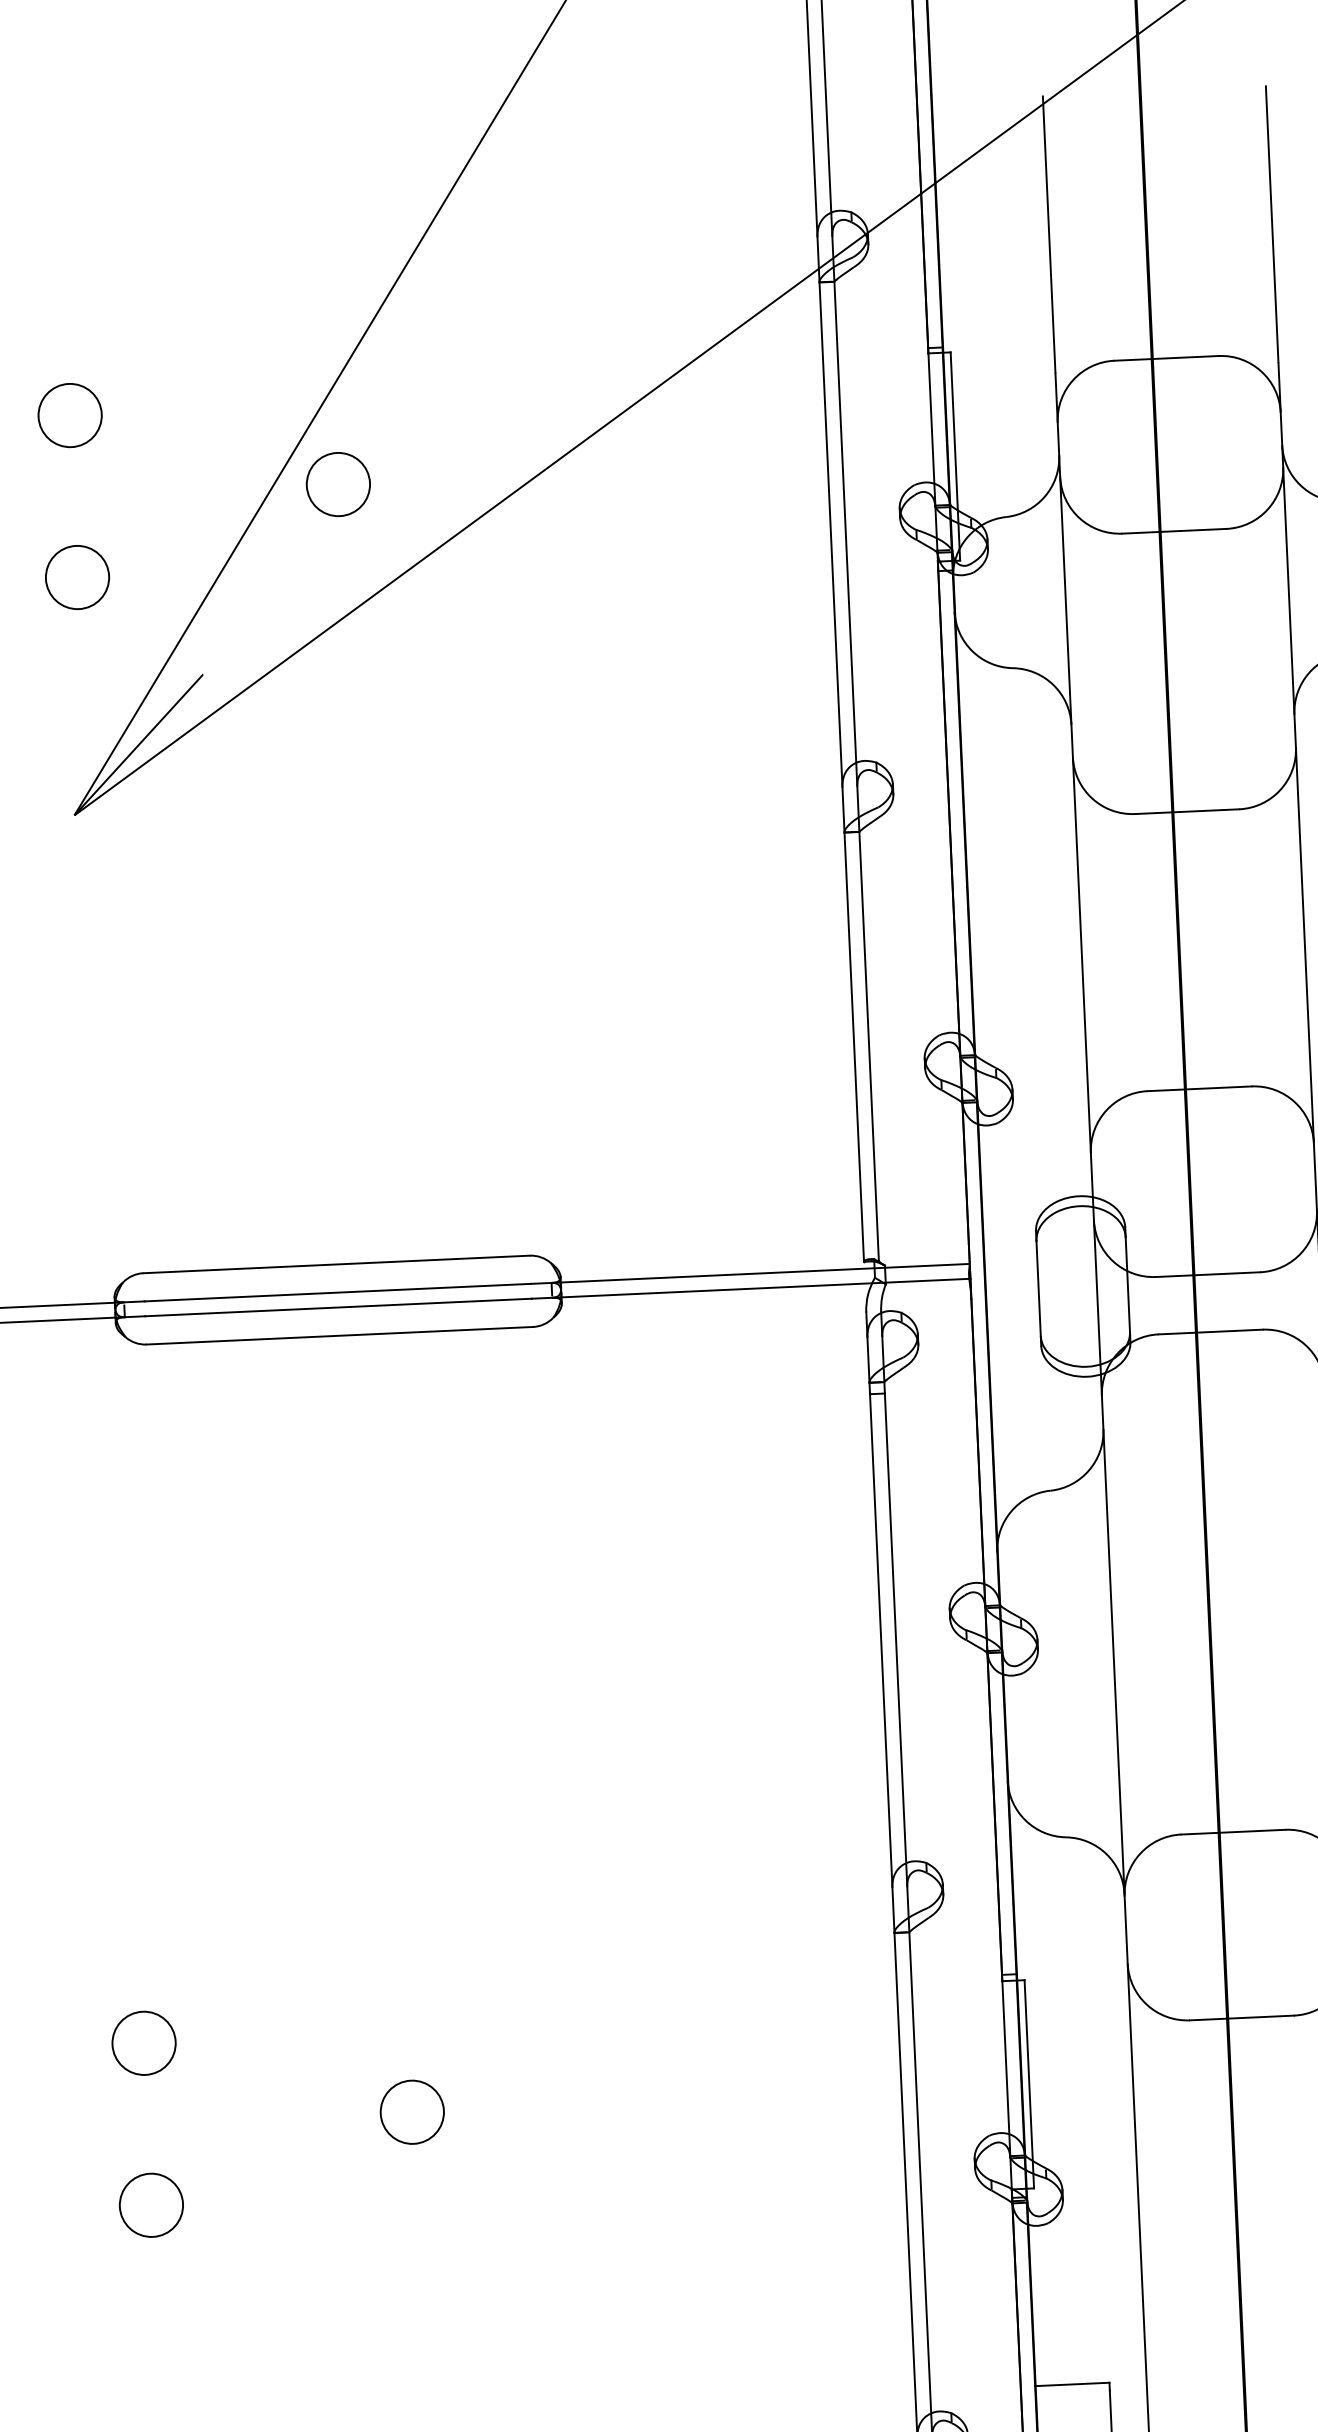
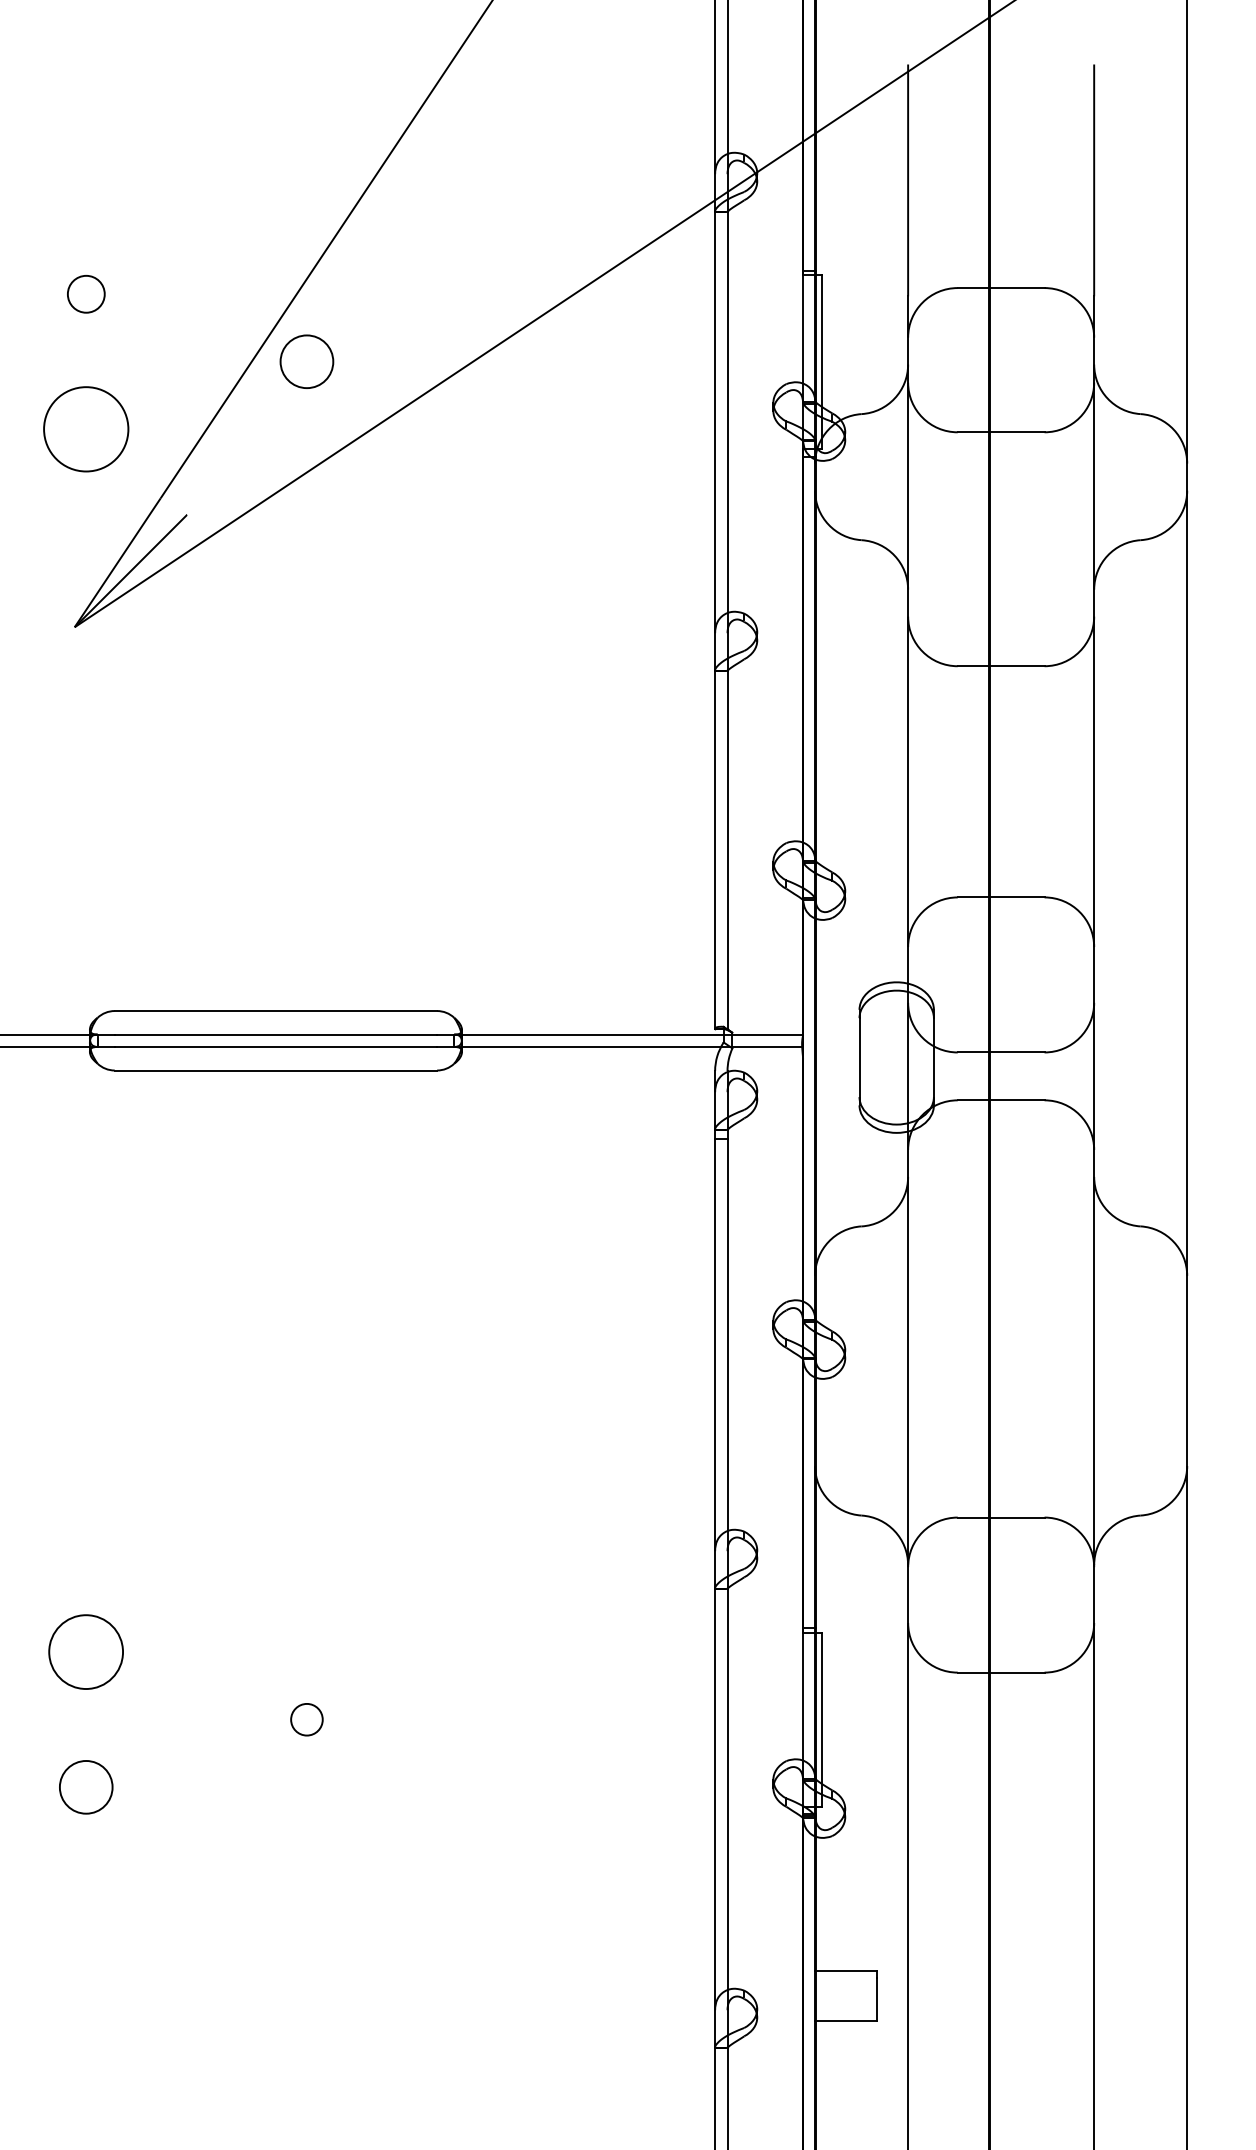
circle: (70, 415) -> (86, 294), size x0.7
circle: (76, 576) -> (85, 428), size x1.6
circle: (144, 2043) -> (86, 1652), size x1.4
circle: (411, 2112) -> (306, 1719), size x0.6

